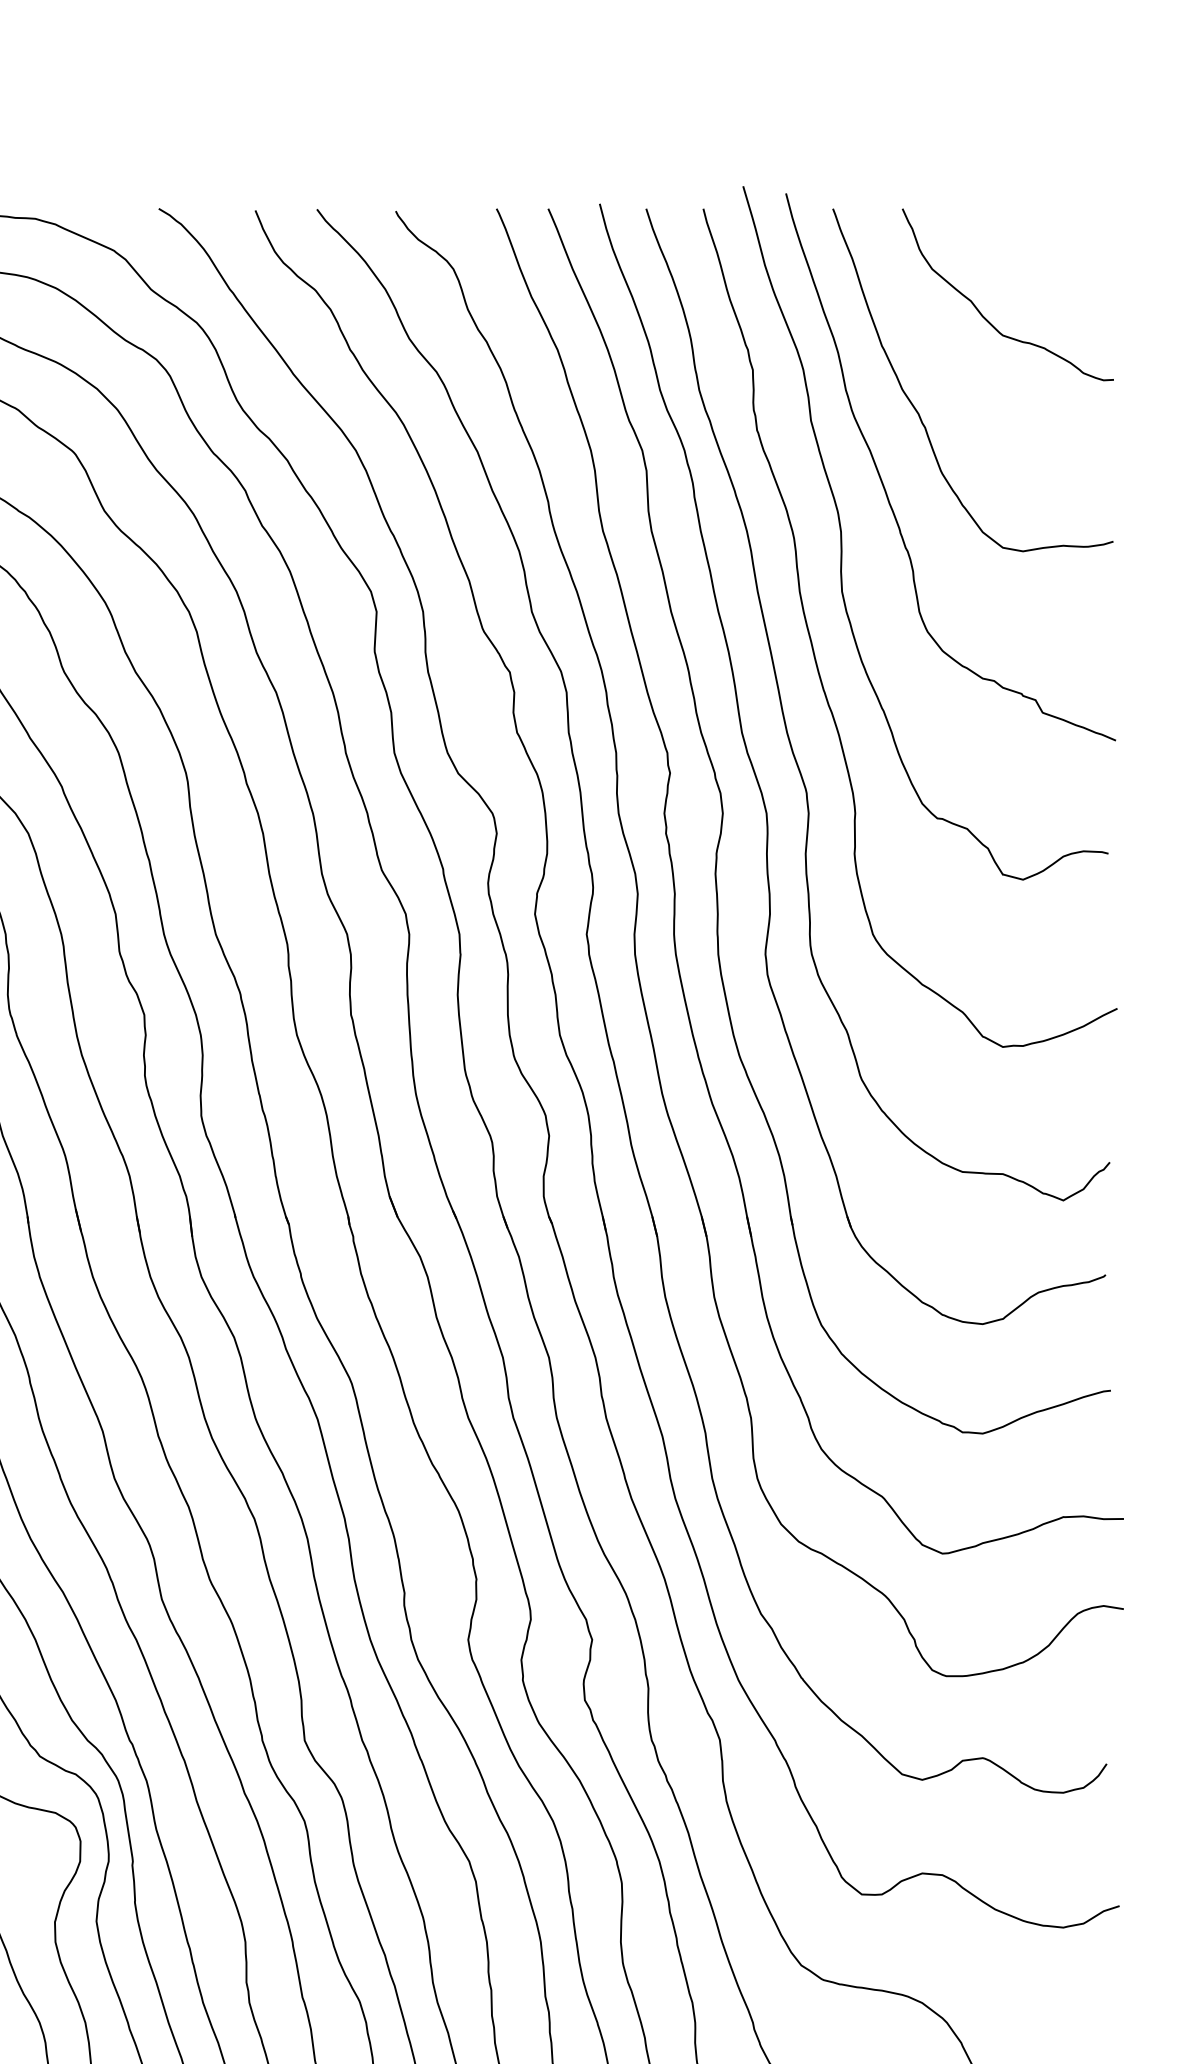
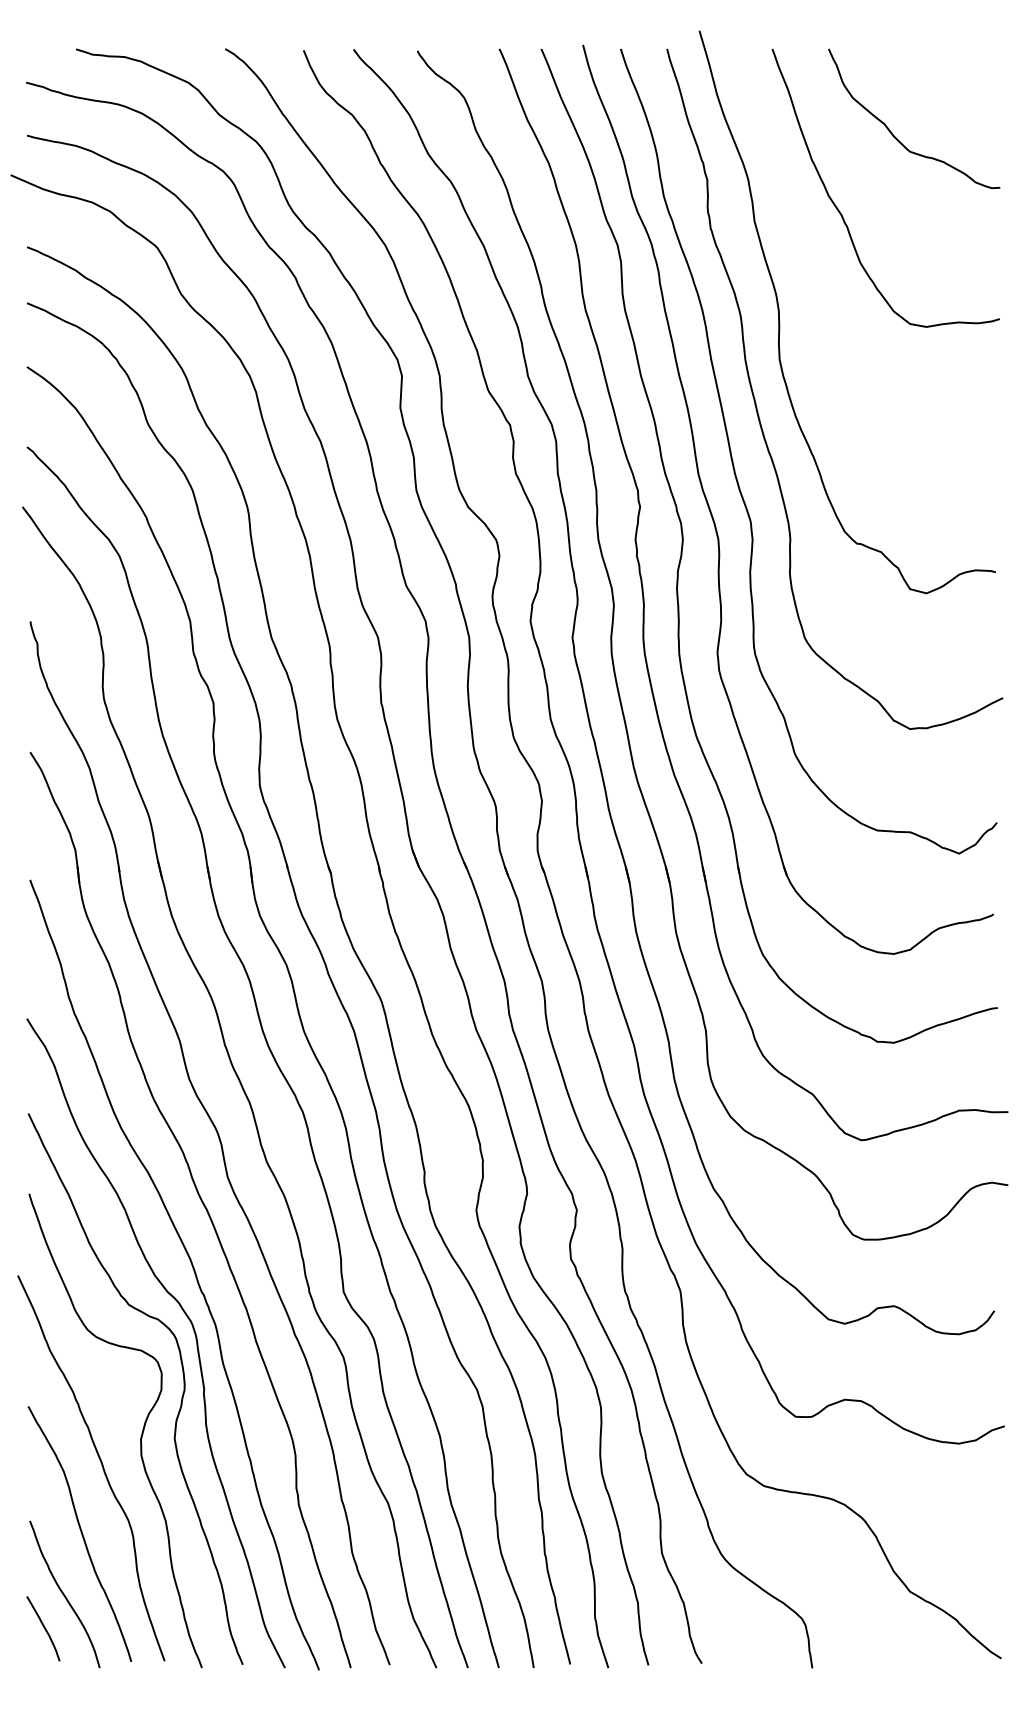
curve: (886, 489) -> (815, 276), removed

